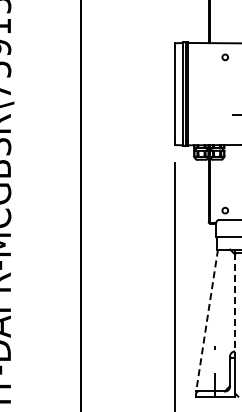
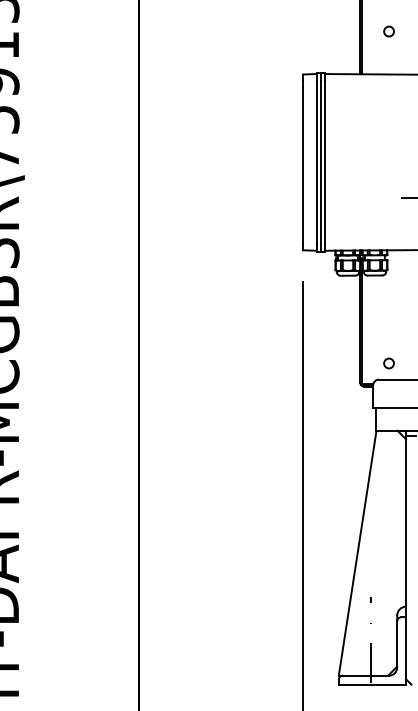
circle: (224, 57) -> (387, 31), moved
line: (235, 305) -> (406, 527), dashed -> solid
line: (207, 320) -> (358, 553), dashed -> solid

